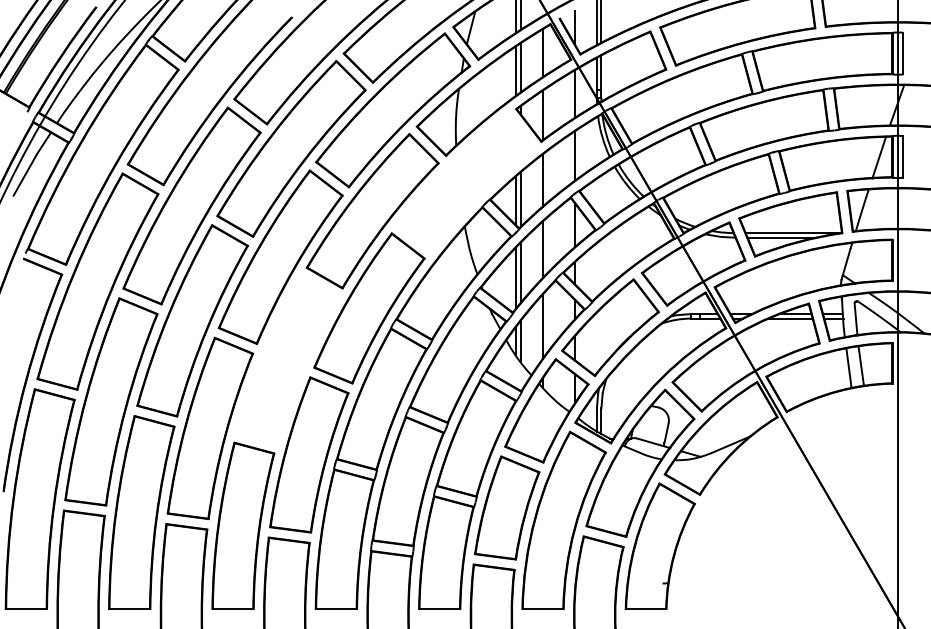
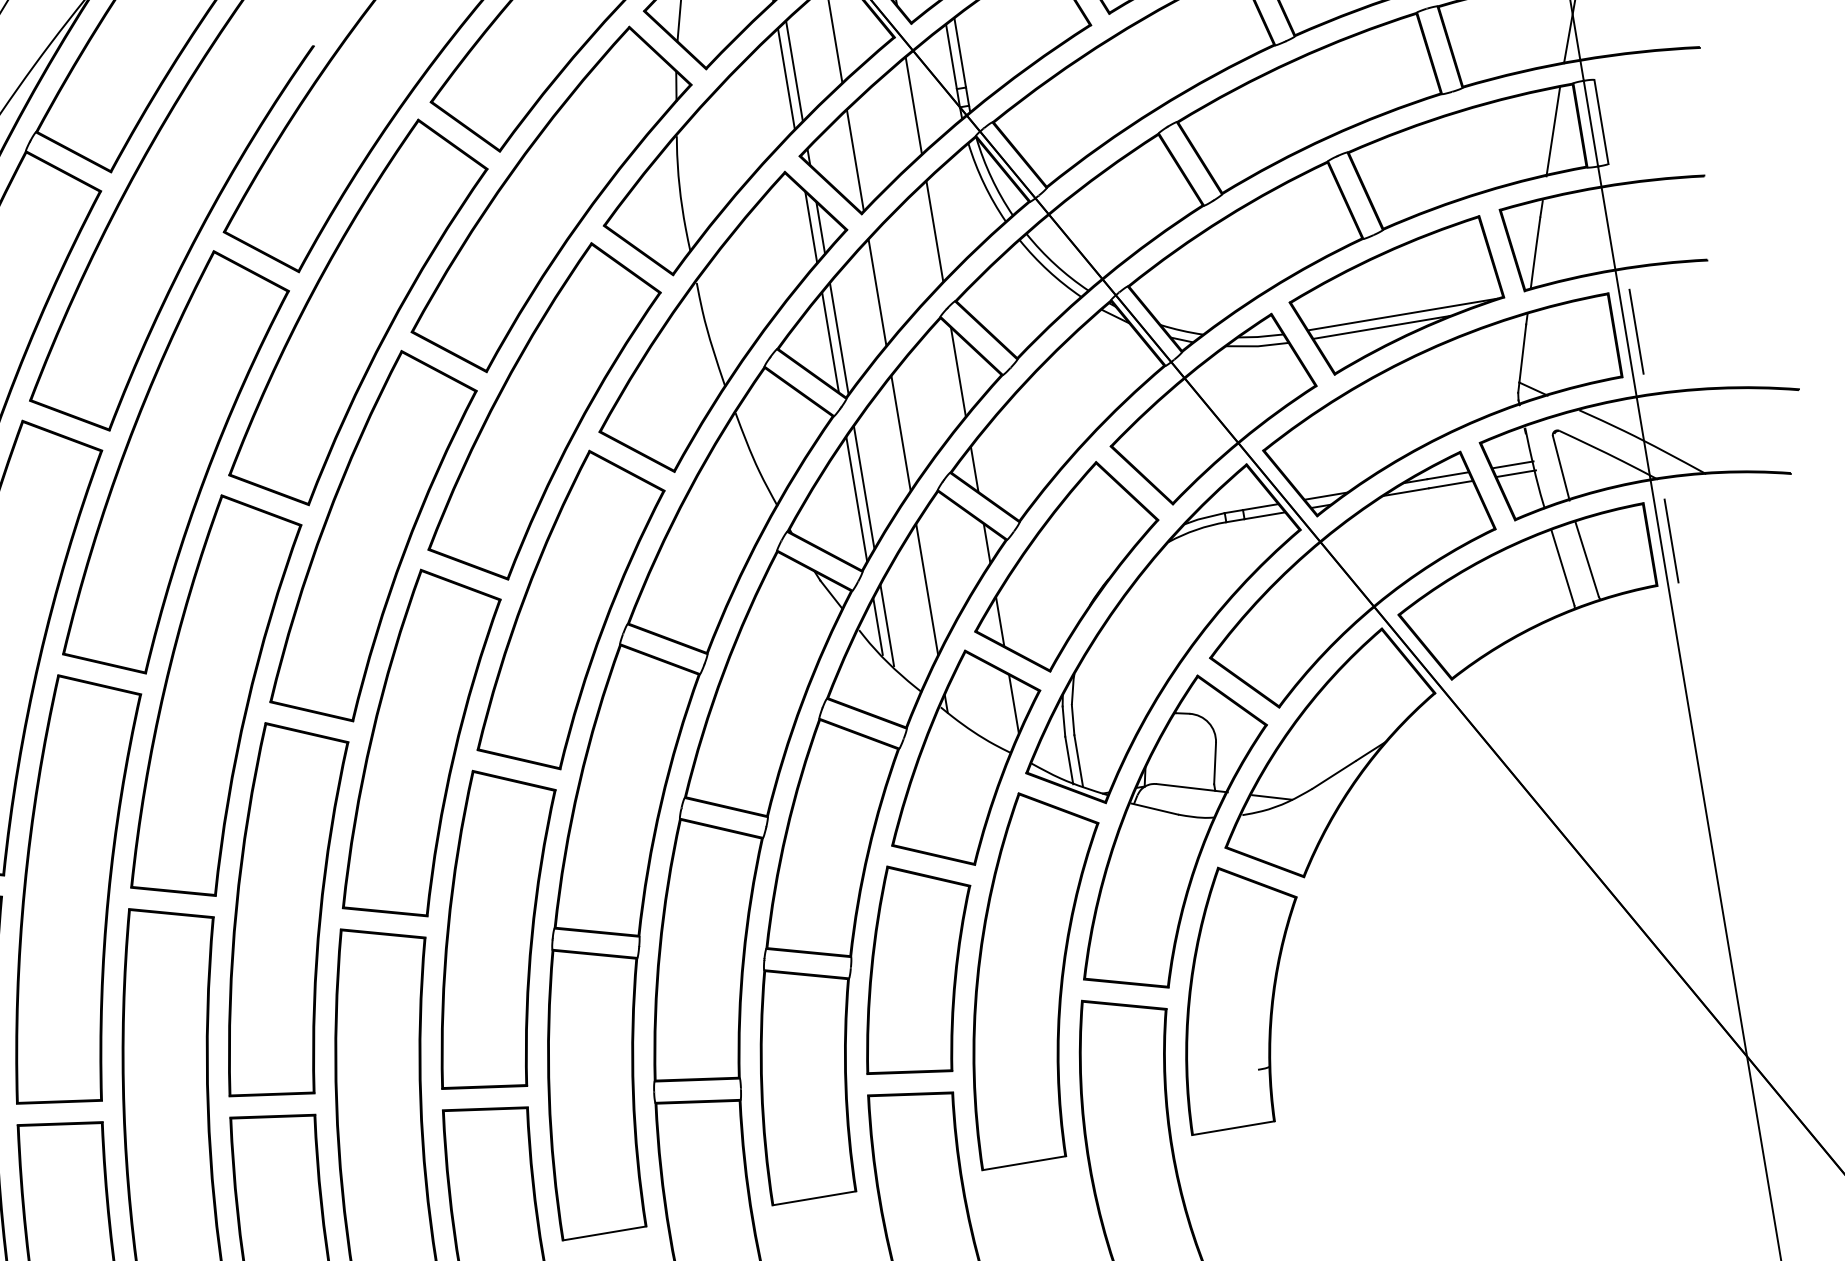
part: (465, 182) -> (721, 322), added
line: (903, 259) -> (1637, 330), added
part: (287, 359) -> (420, 742), added
line: (903, 362) -> (1672, 539), added

